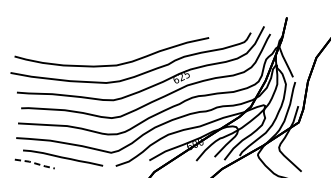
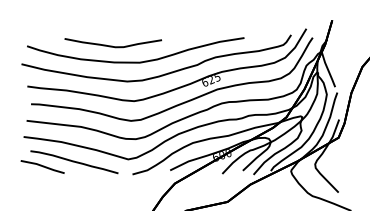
curve: (91, 51) -> (112, 45), added
line: (34, 163) -> (42, 166), dashed -> solid

